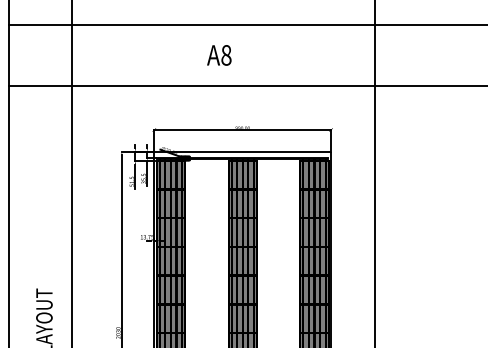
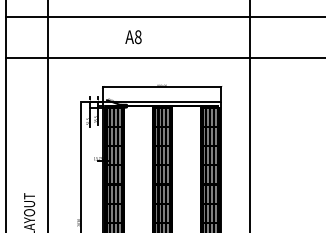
text: (219, 55) -> (133, 37), moved

